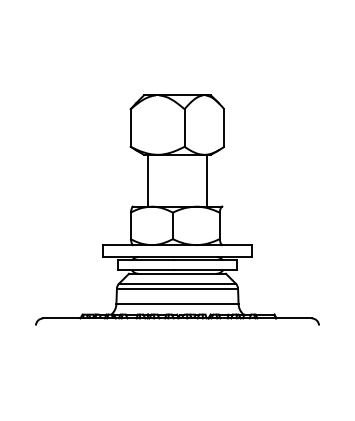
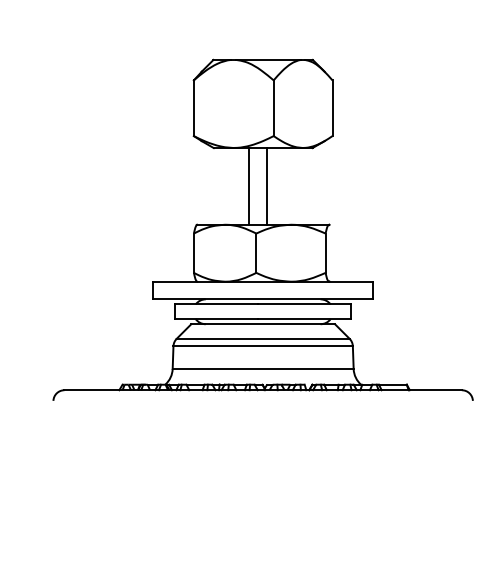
line: (147, 180) -> (248, 185), moved
line: (207, 180) -> (267, 185), moved

